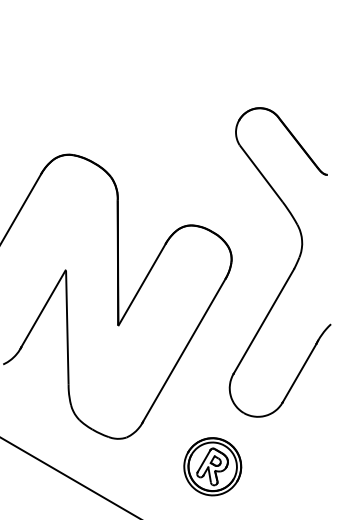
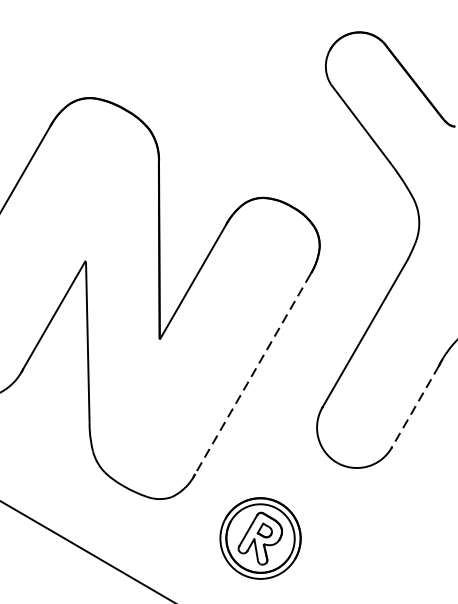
line: (184, 350) -> (253, 374), solid -> dashed
line: (299, 373) -> (415, 406), solid -> dashed
part: (212, 466) -> (260, 538), moved

